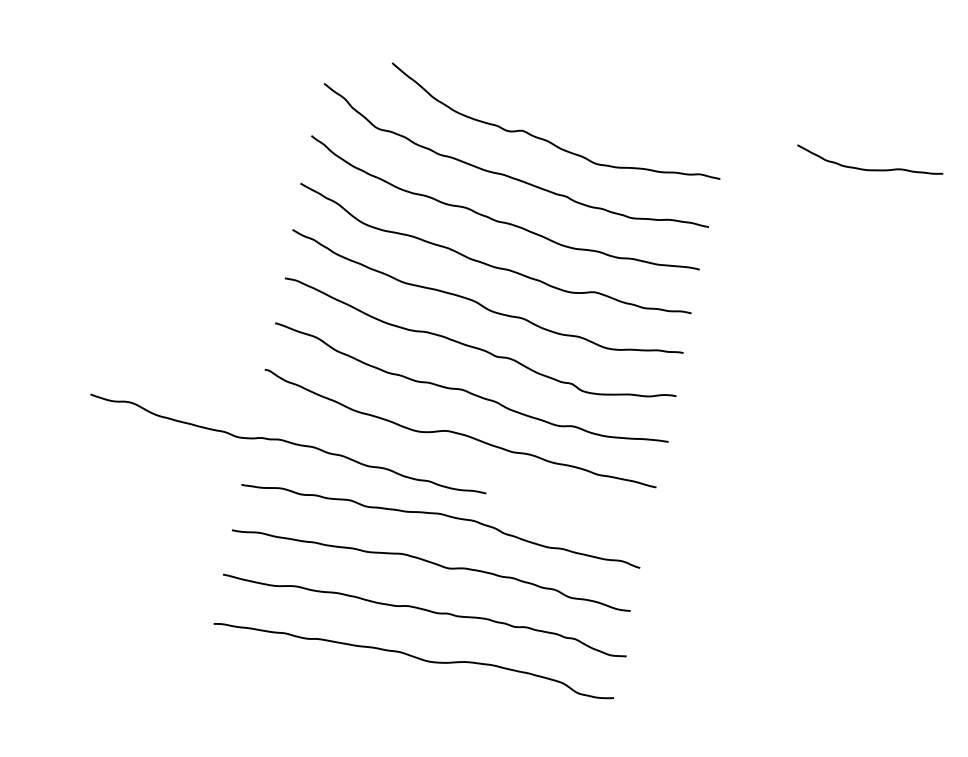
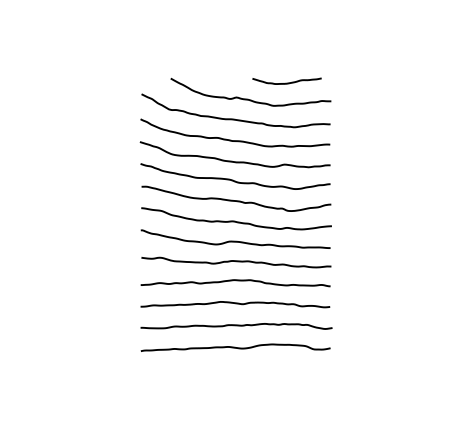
curve: (867, 167) -> (286, 82), moved
curve: (288, 444) -> (236, 262), moved

